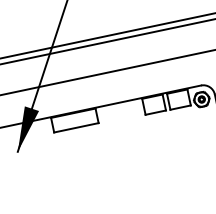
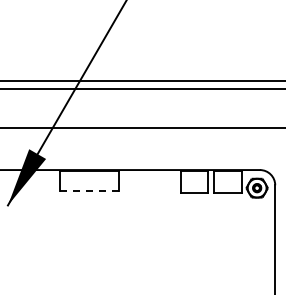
line: (76, 127) -> (89, 190), solid -> dashed

